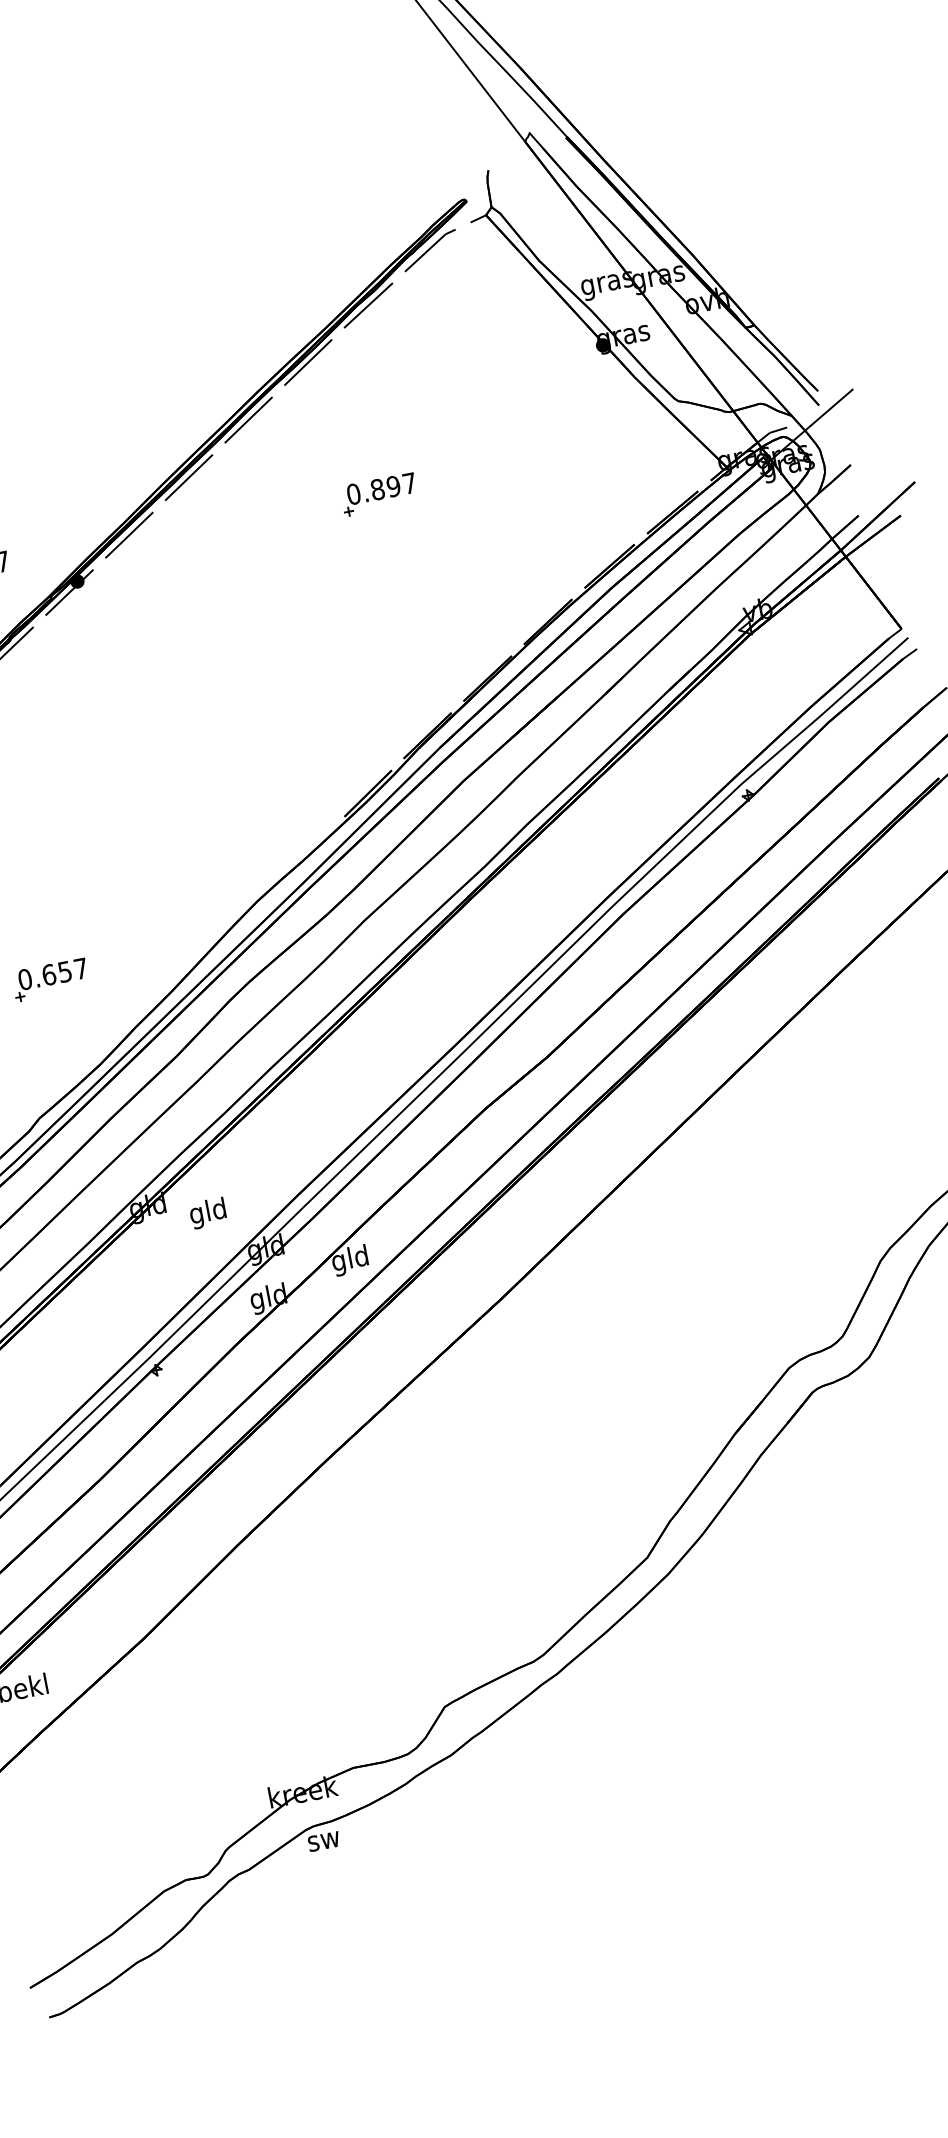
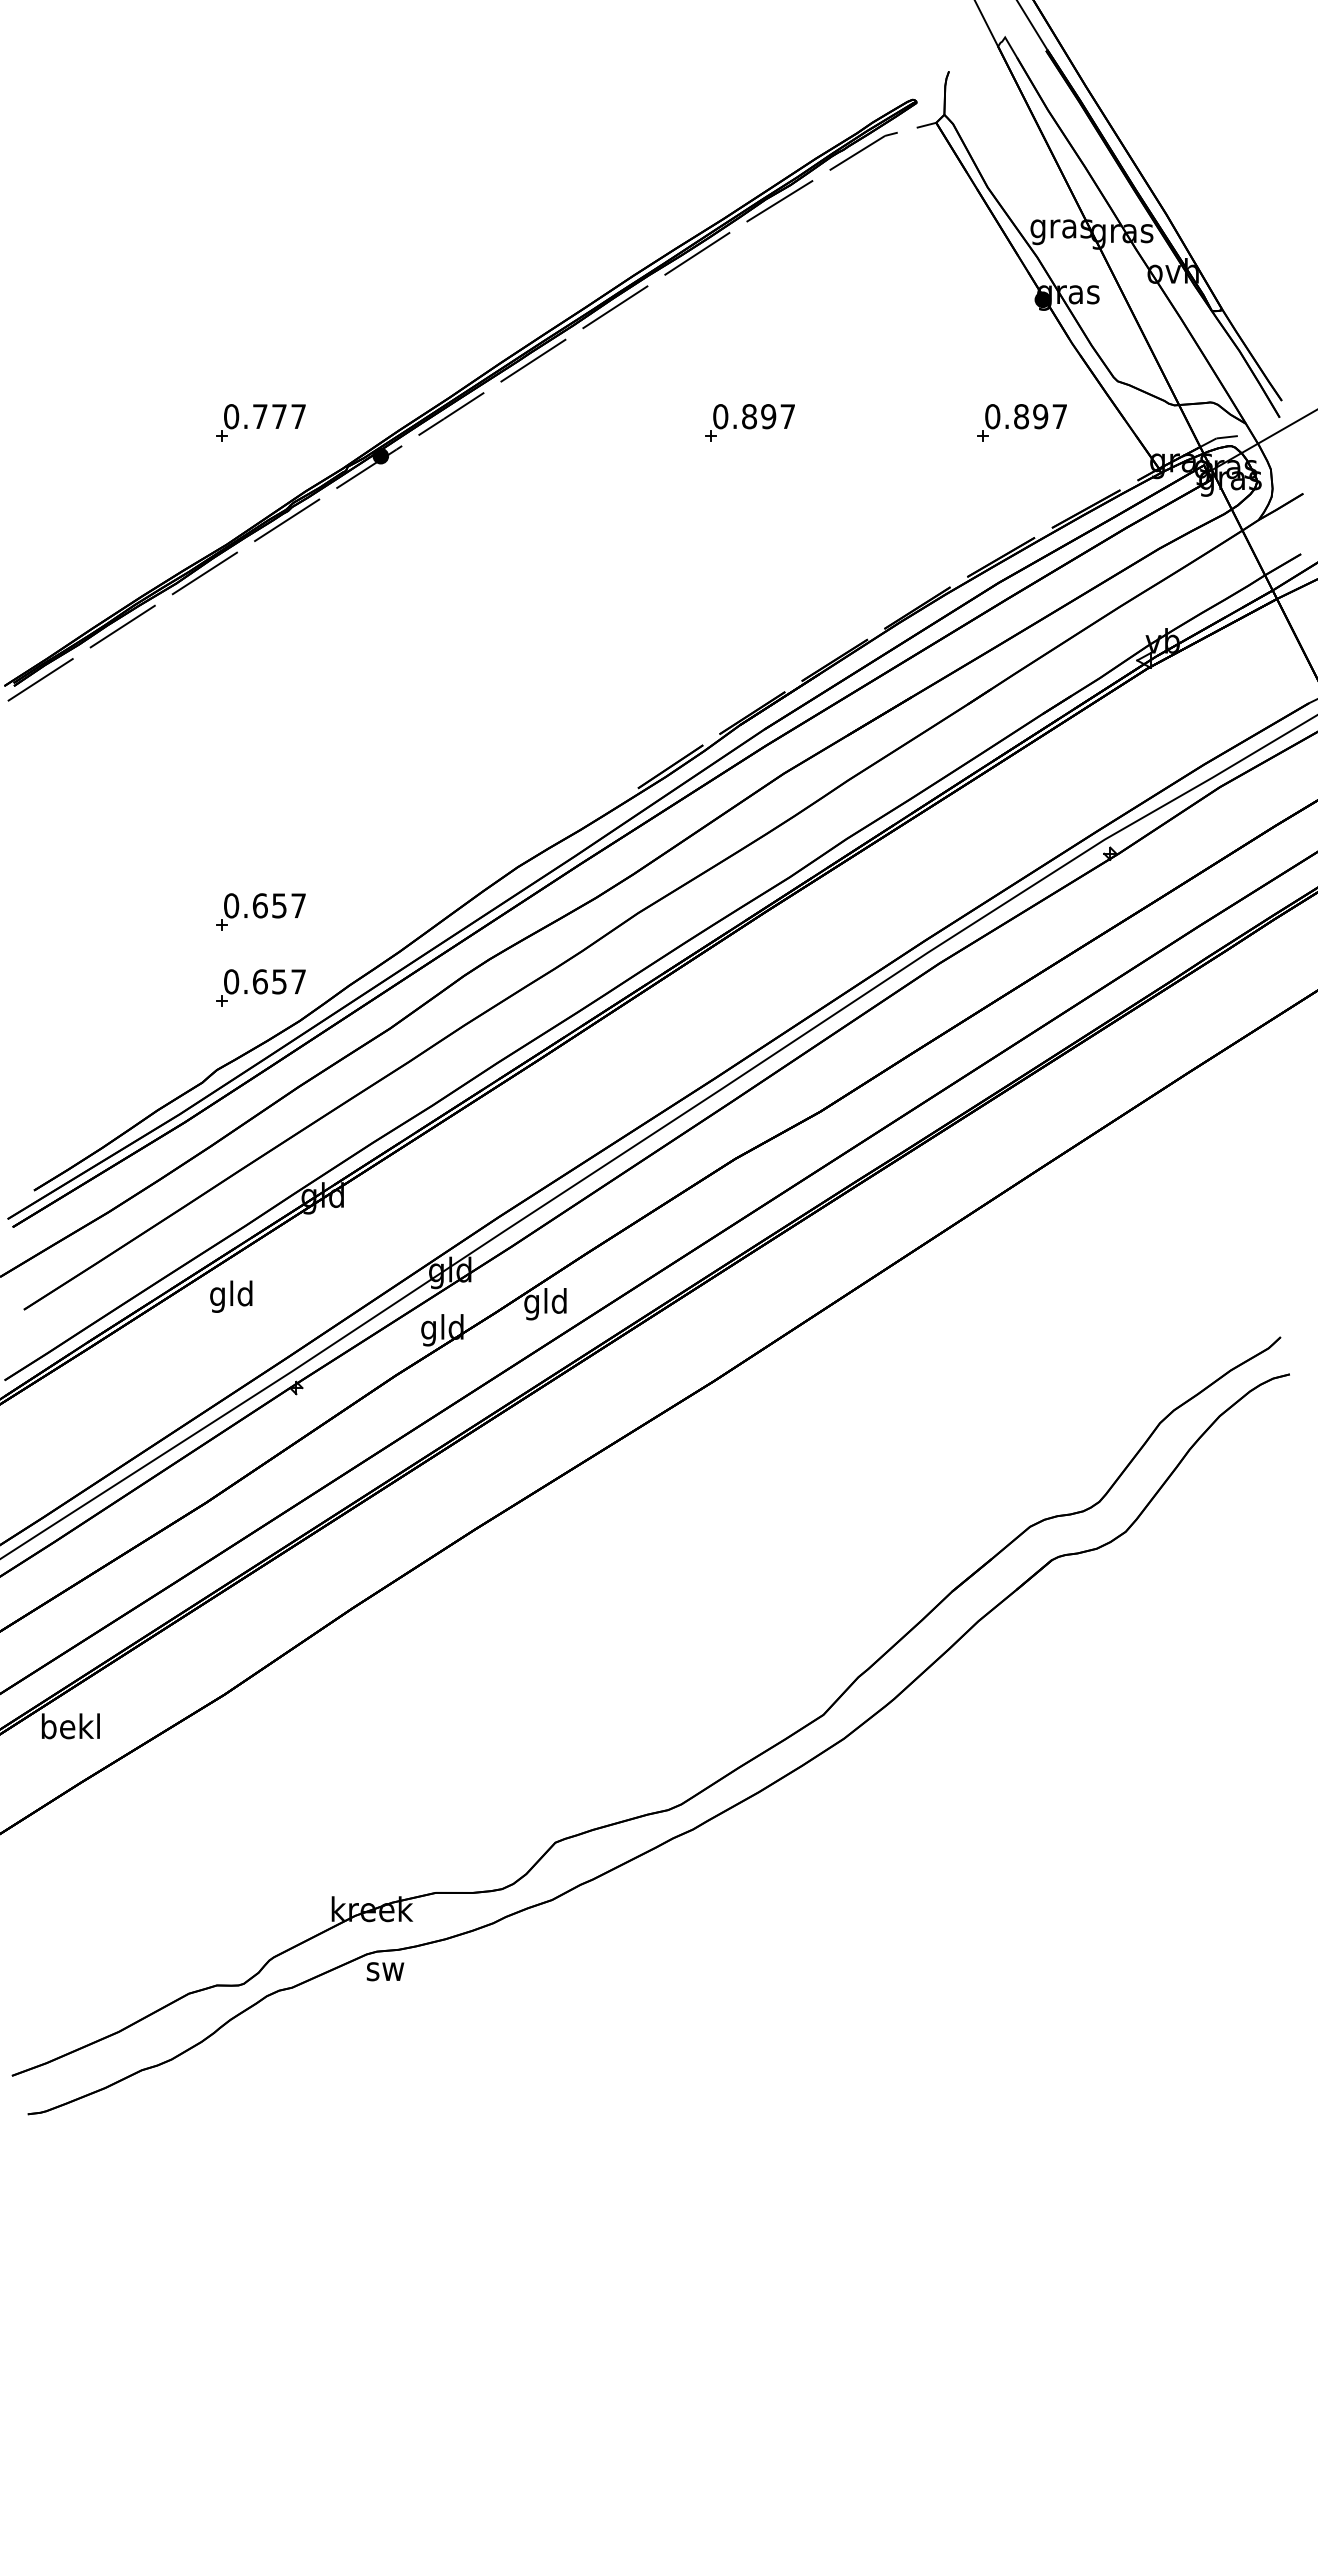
part: (604, 450) -> (1021, 422), added
part: (62, 1042) -> (260, 987), added
text: (208, 1213) -> (231, 1296), moved

